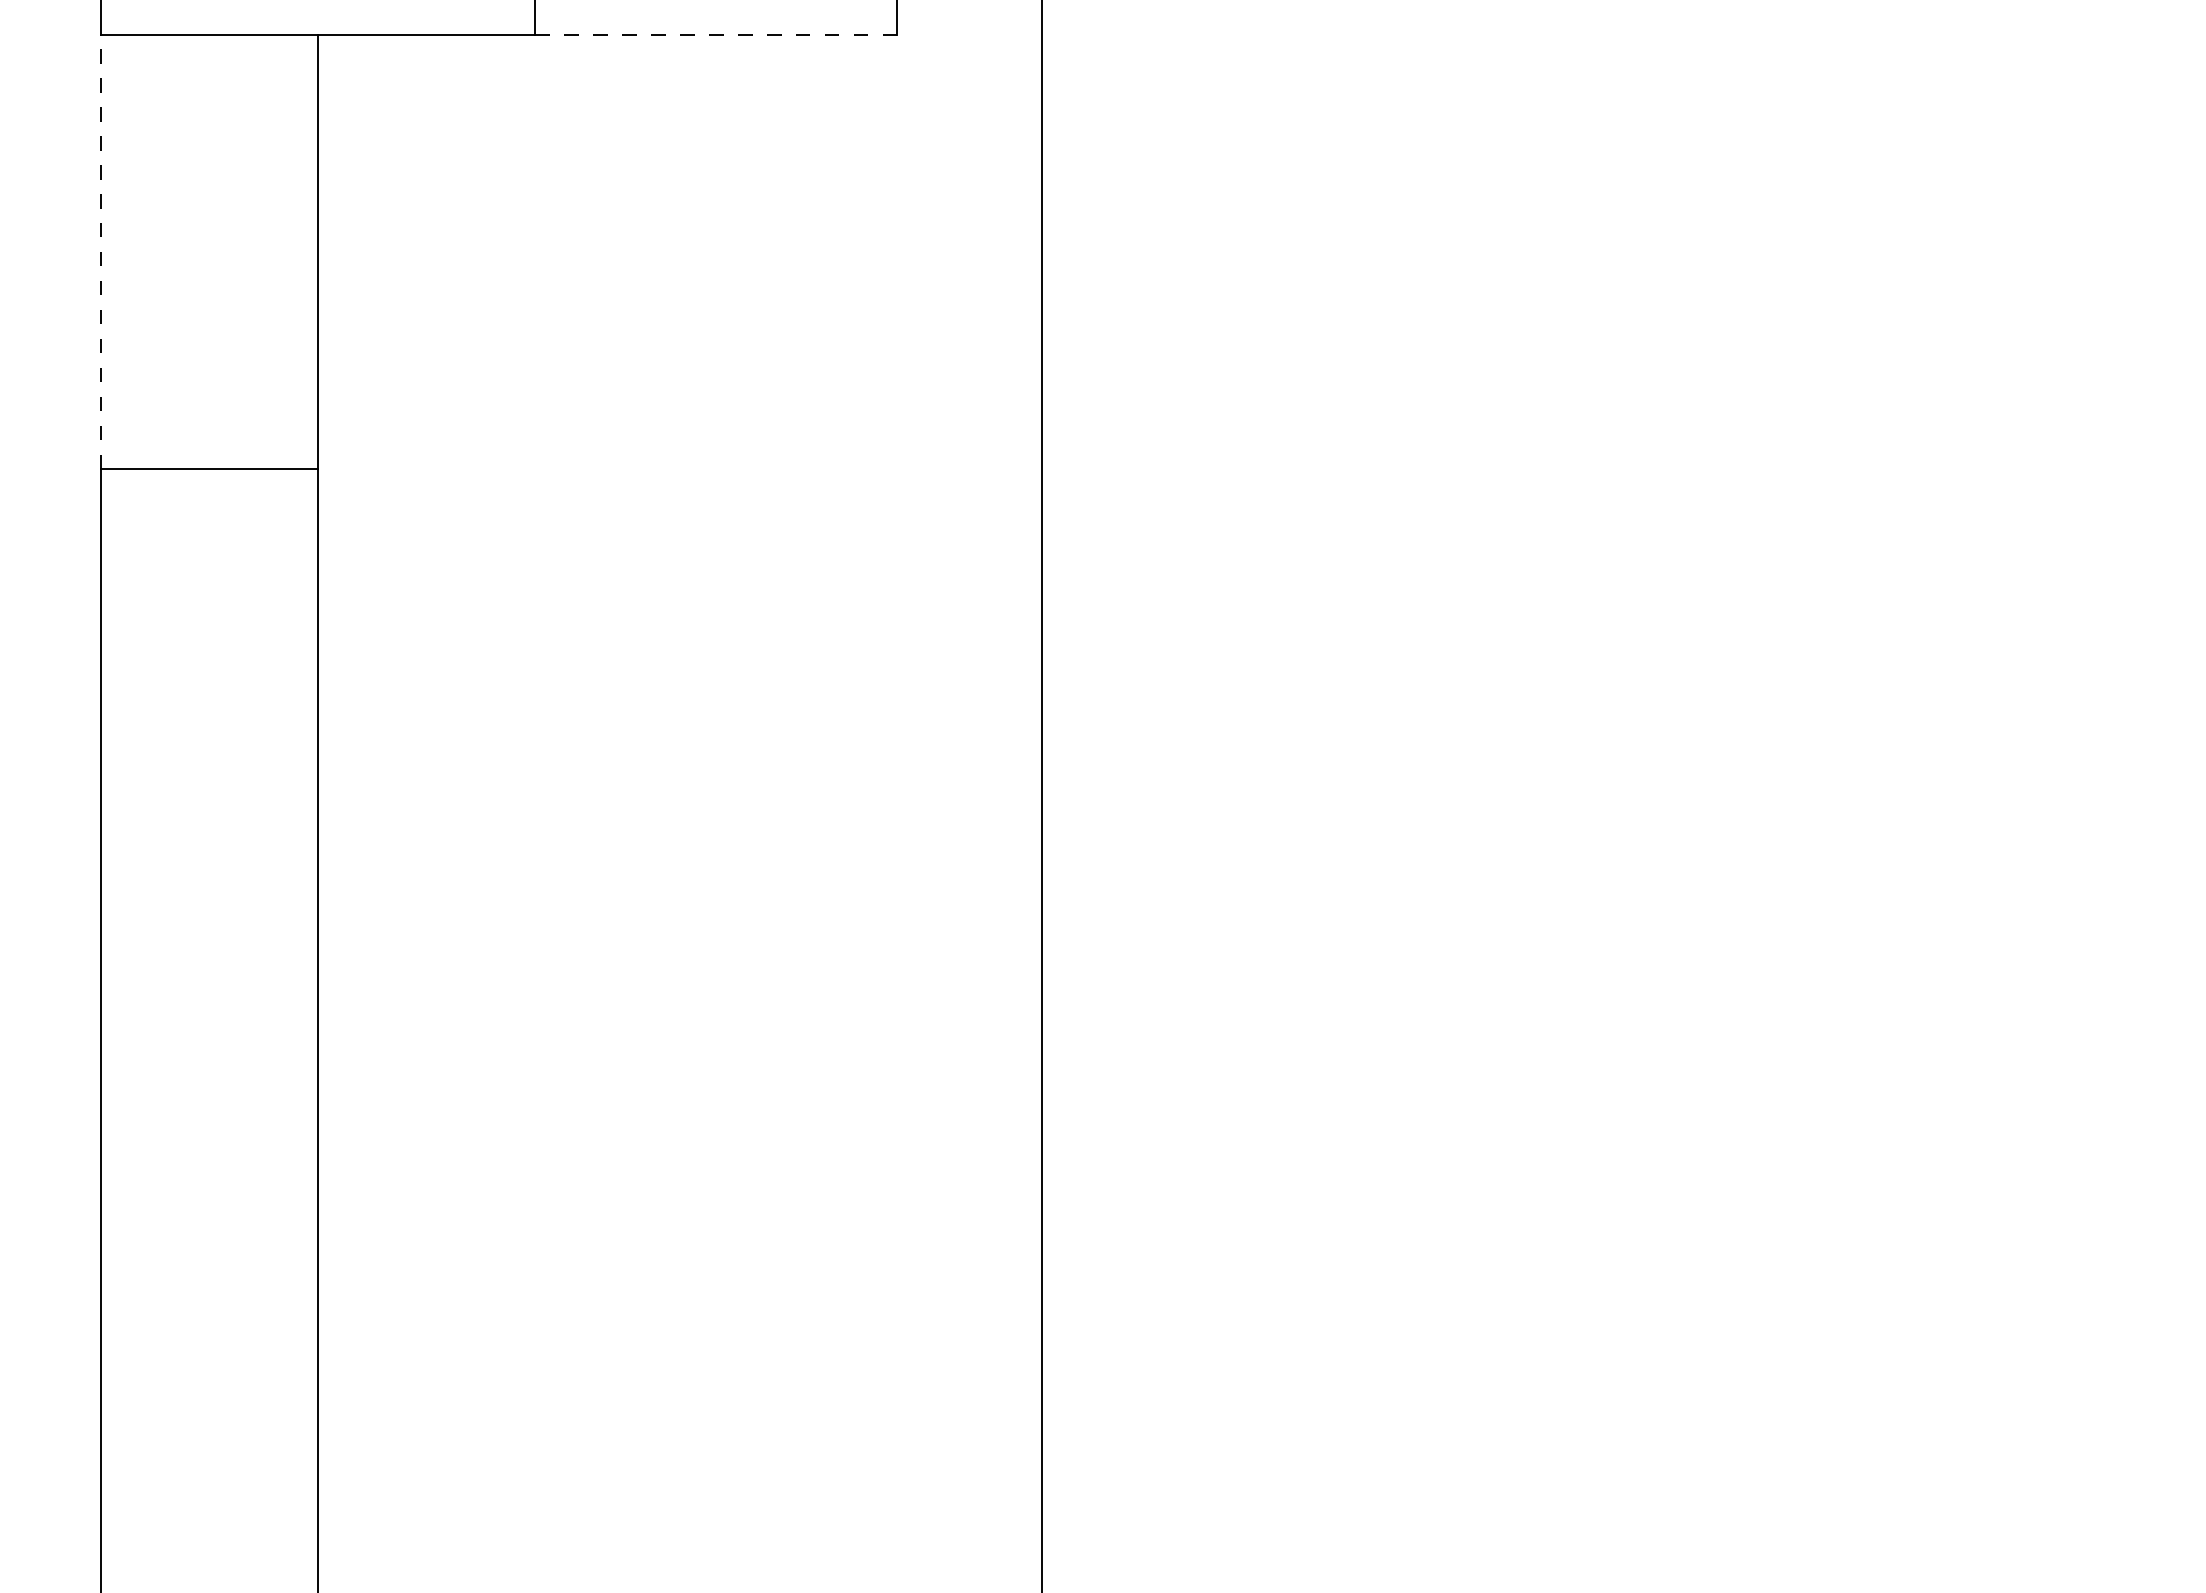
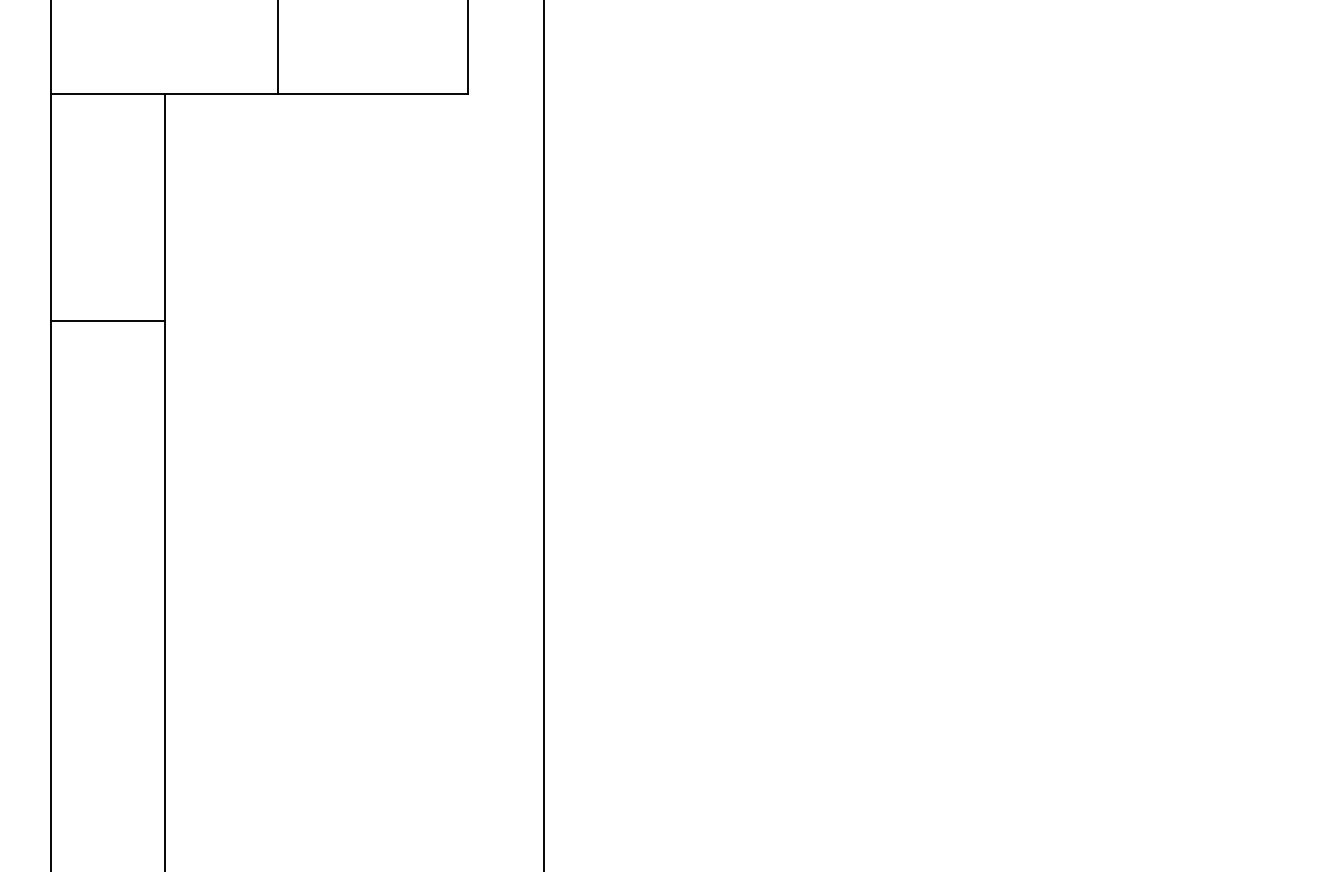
line: (717, 35) -> (373, 94), dashed -> solid
line: (102, 251) -> (51, 207), dashed -> solid

